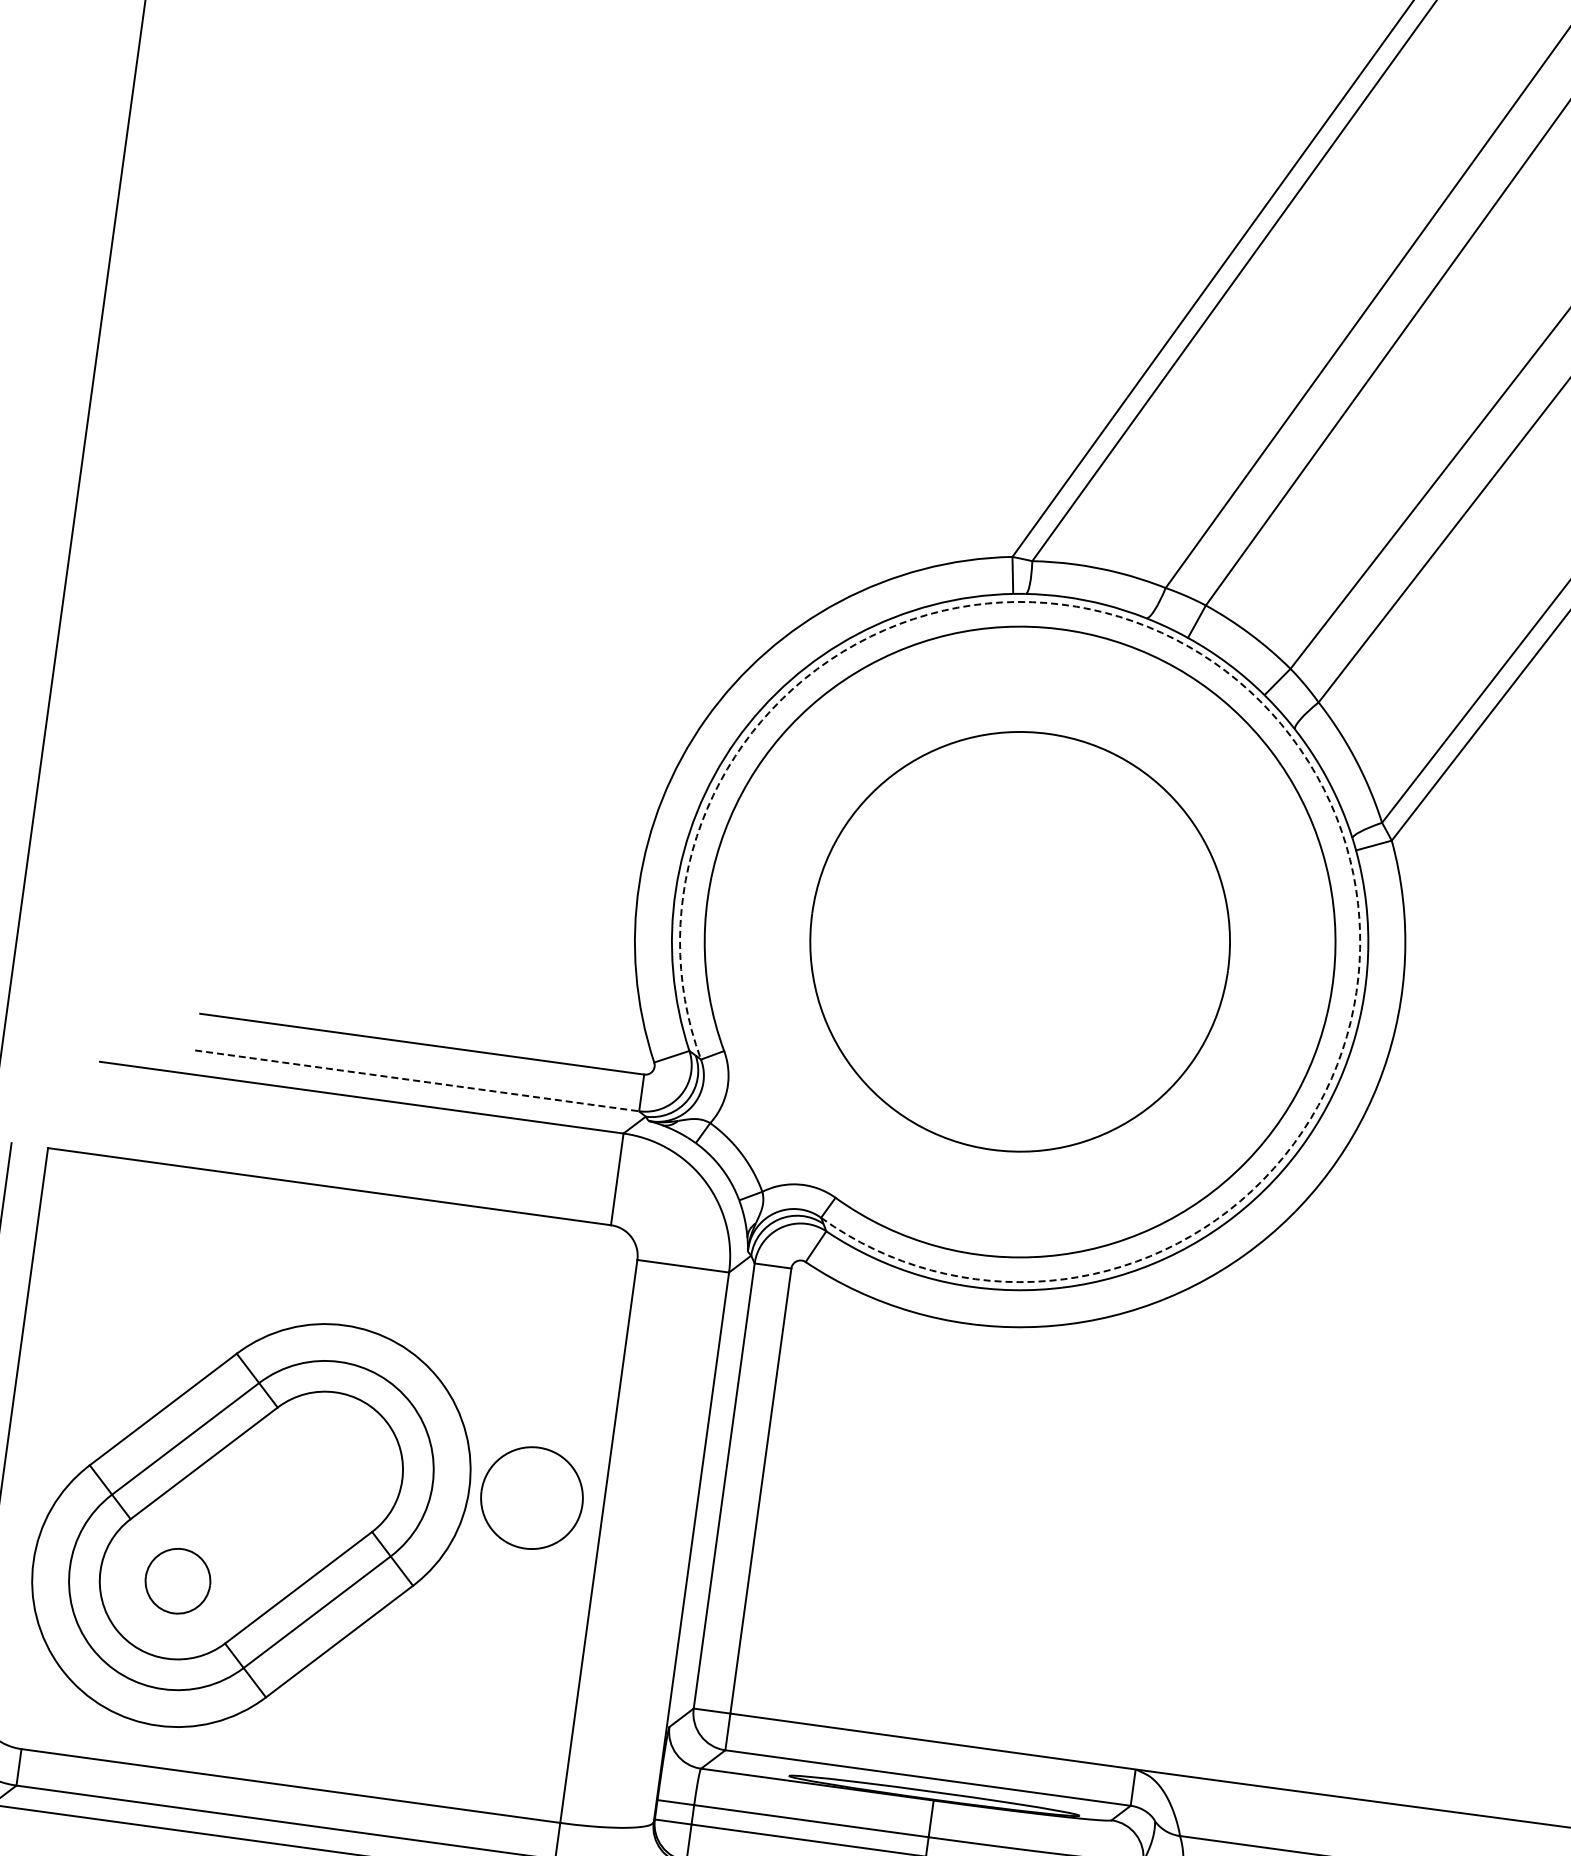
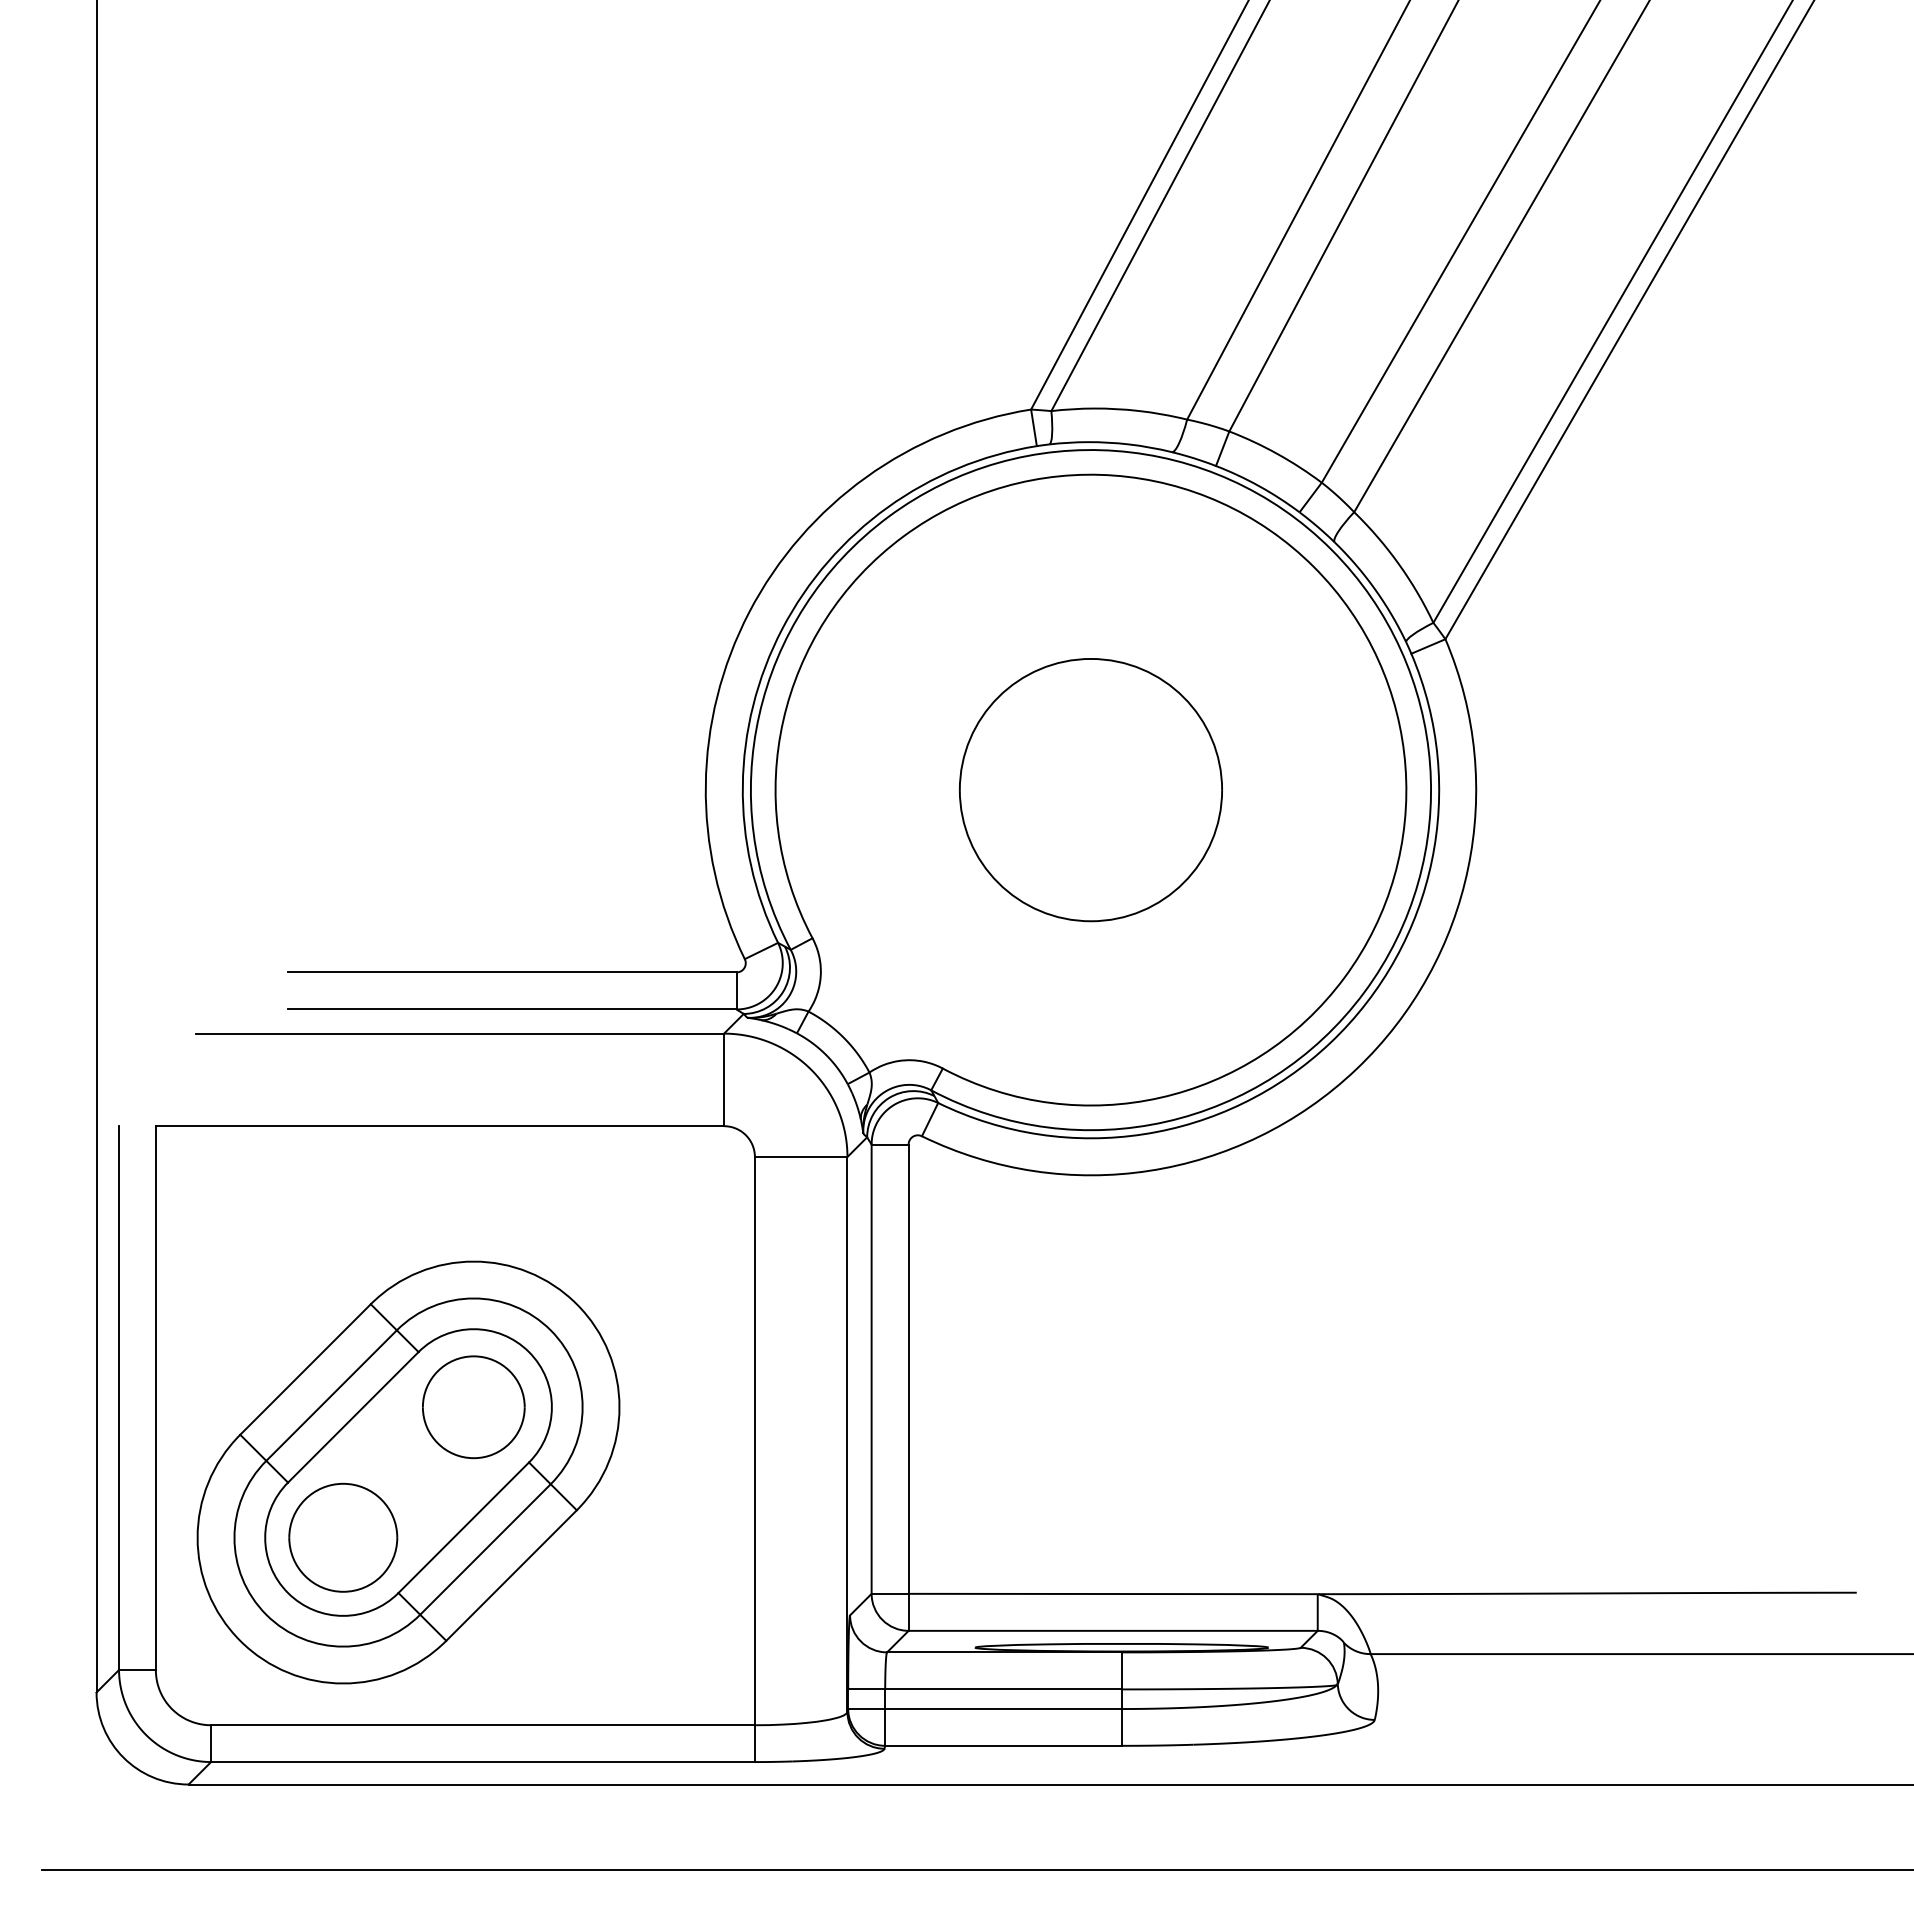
arc: (1291, 736) -> (1331, 549), dashed -> solid
part: (1019, 942) -> (1090, 790), size x0.62
line: (417, 1080) -> (512, 1009), dashed -> solid
part: (531, 1498) -> (473, 1407), moved
part: (178, 1581) -> (343, 1537), size x1.67

